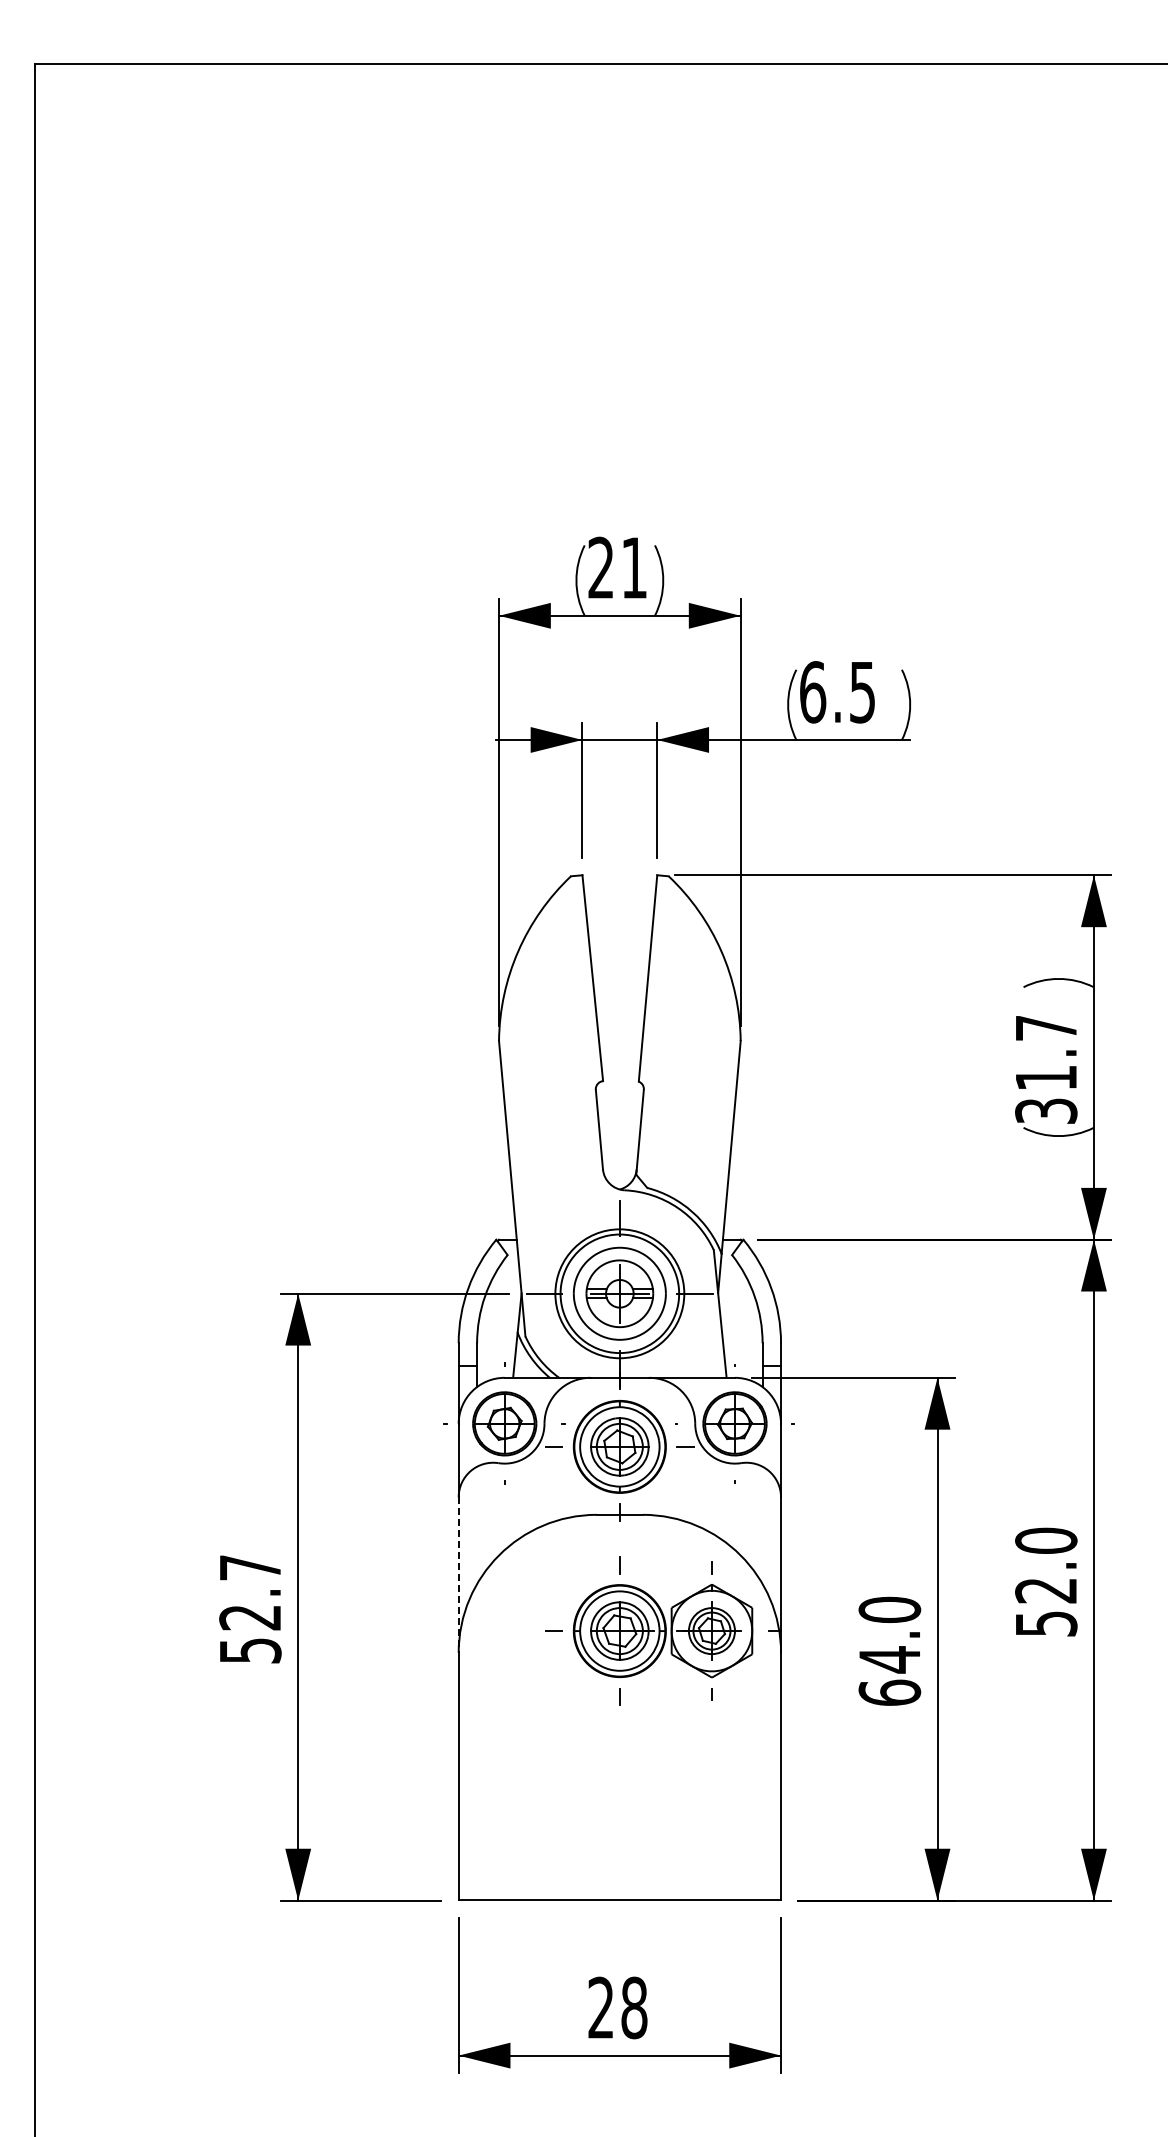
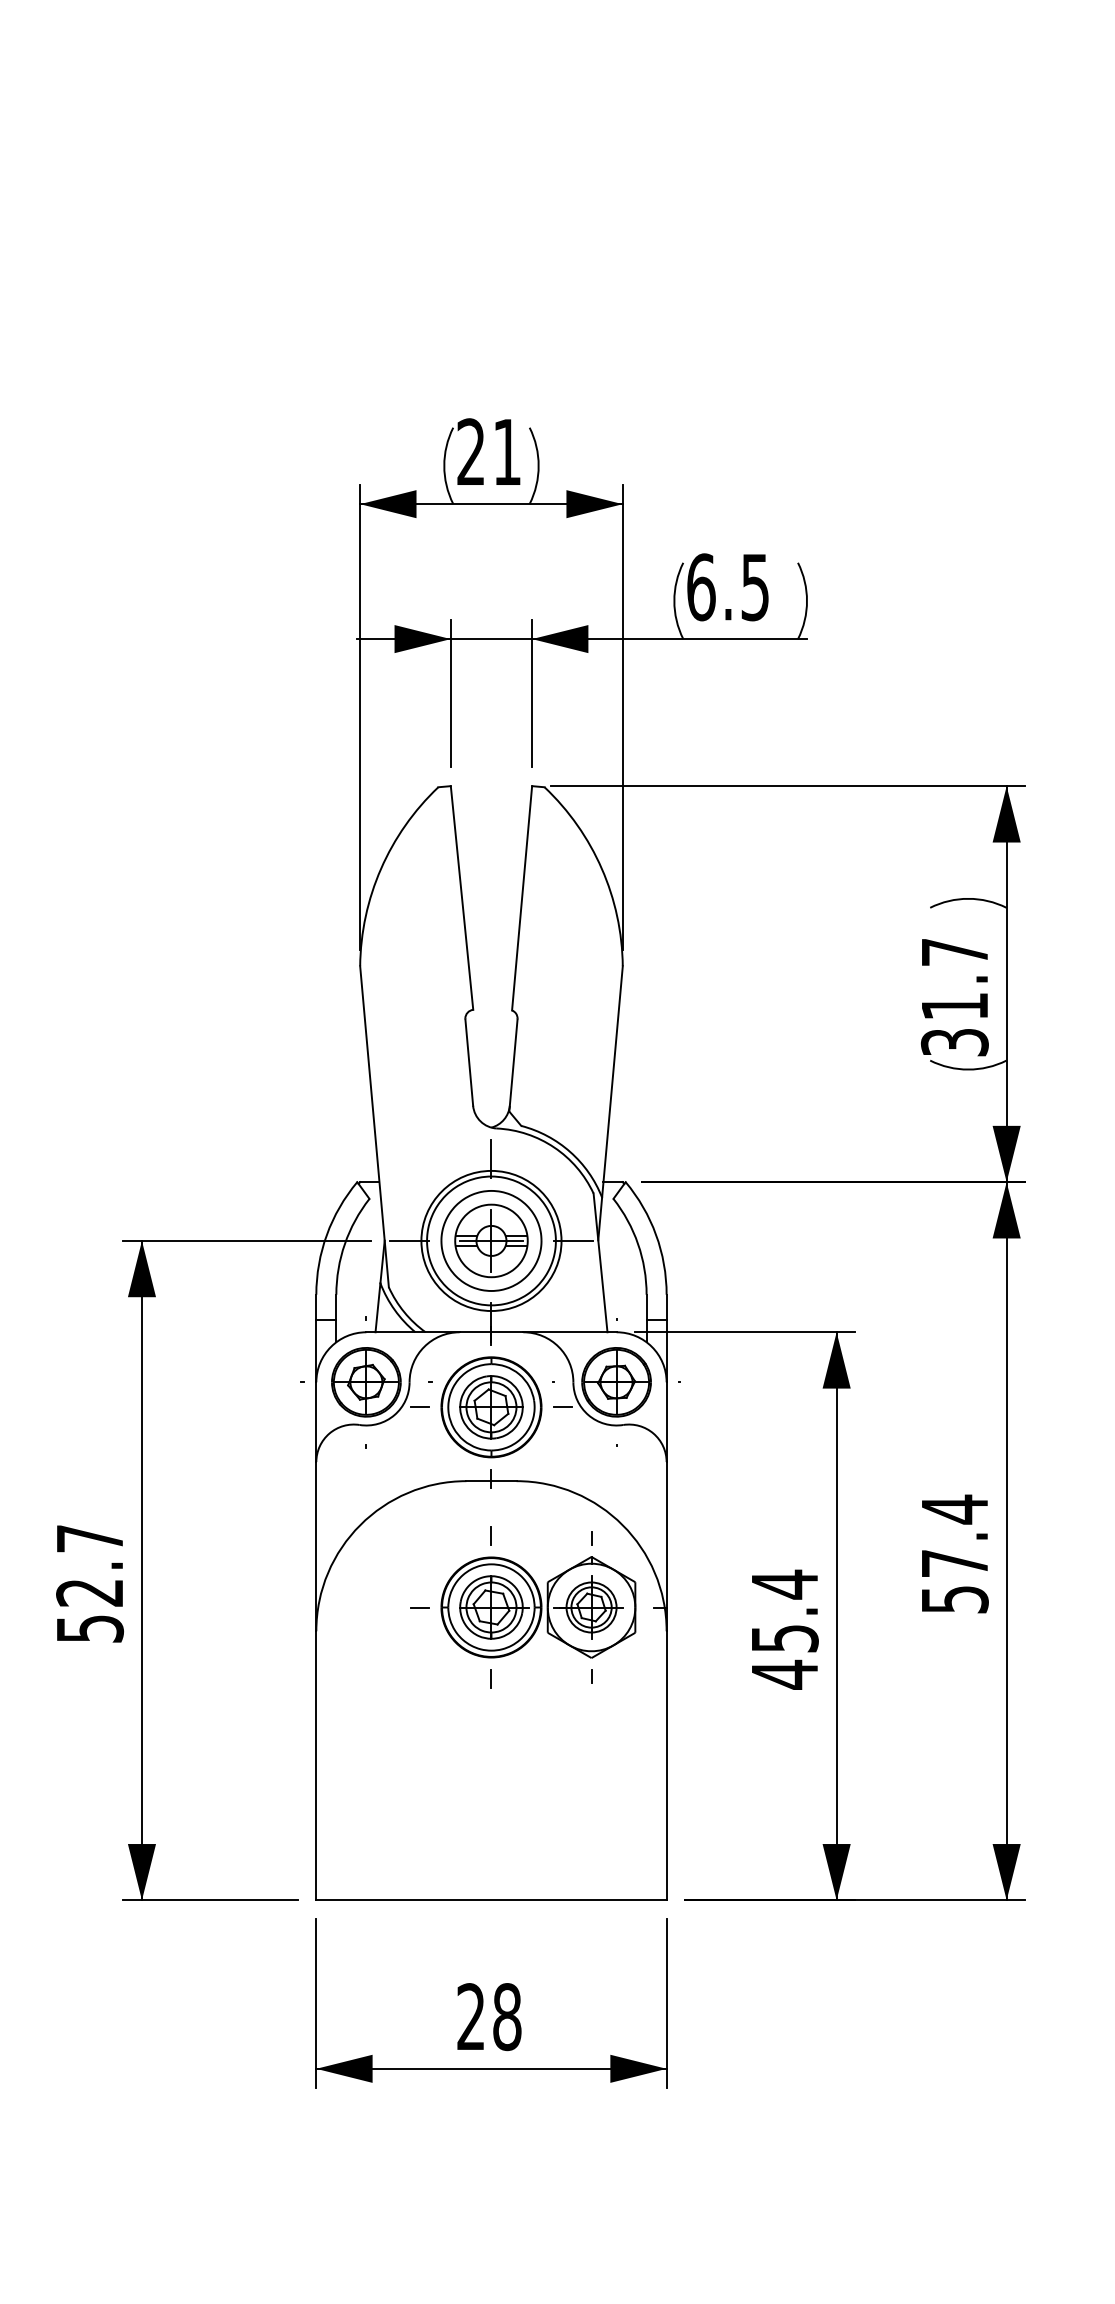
text: (1046, 1565) -> (955, 1536), 52.0 -> 57.4
line: (458, 1575) -> (316, 1547), dashed -> solid
text: (889, 1651) -> (784, 1629), 64.0 -> 45.4

